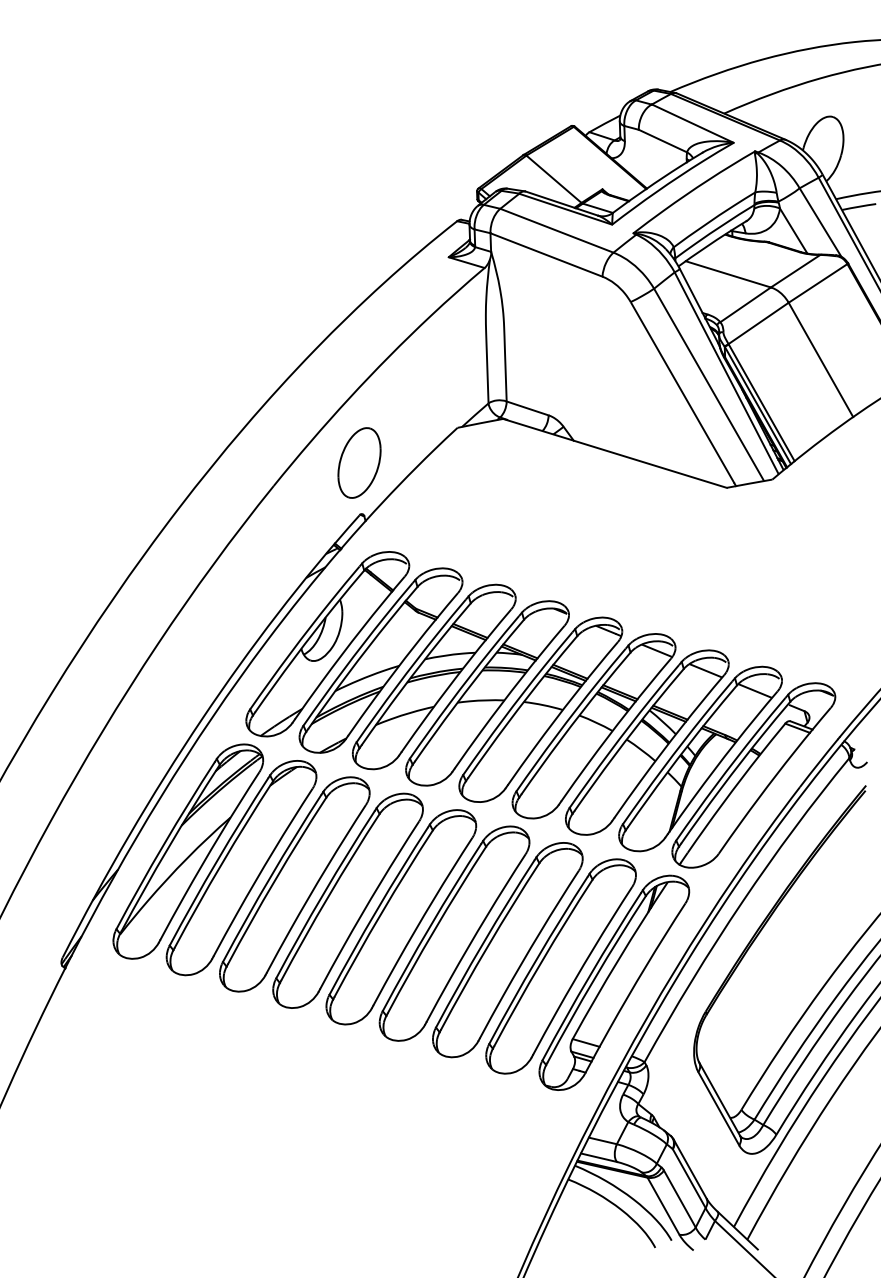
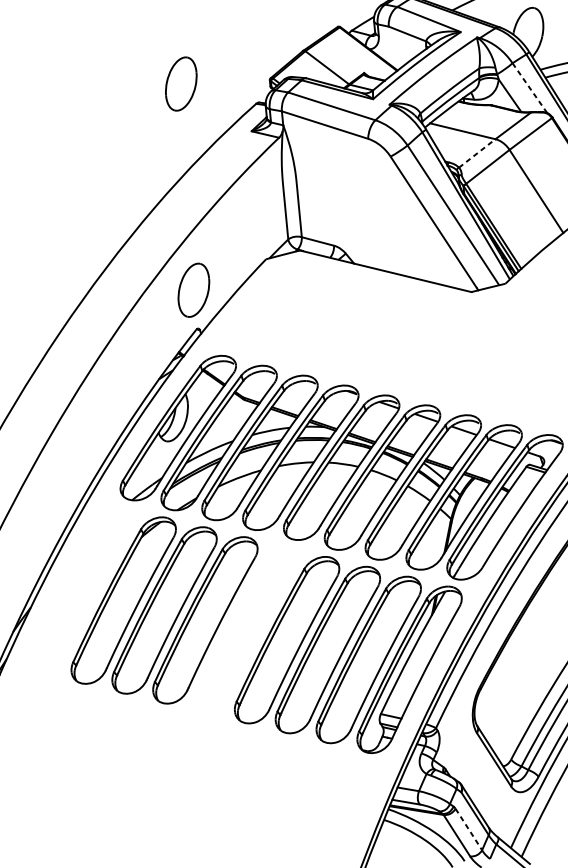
part: (359, 188) -> (181, 83), added
line: (820, 222) -> (529, 88), solid -> dashed
line: (745, 304) -> (477, 153), solid -> dashed
part: (188, 851) -> (83, 590), removed
part: (401, 917) -> (246, 630), removed
line: (679, 1199) -> (468, 829), solid -> dashed

